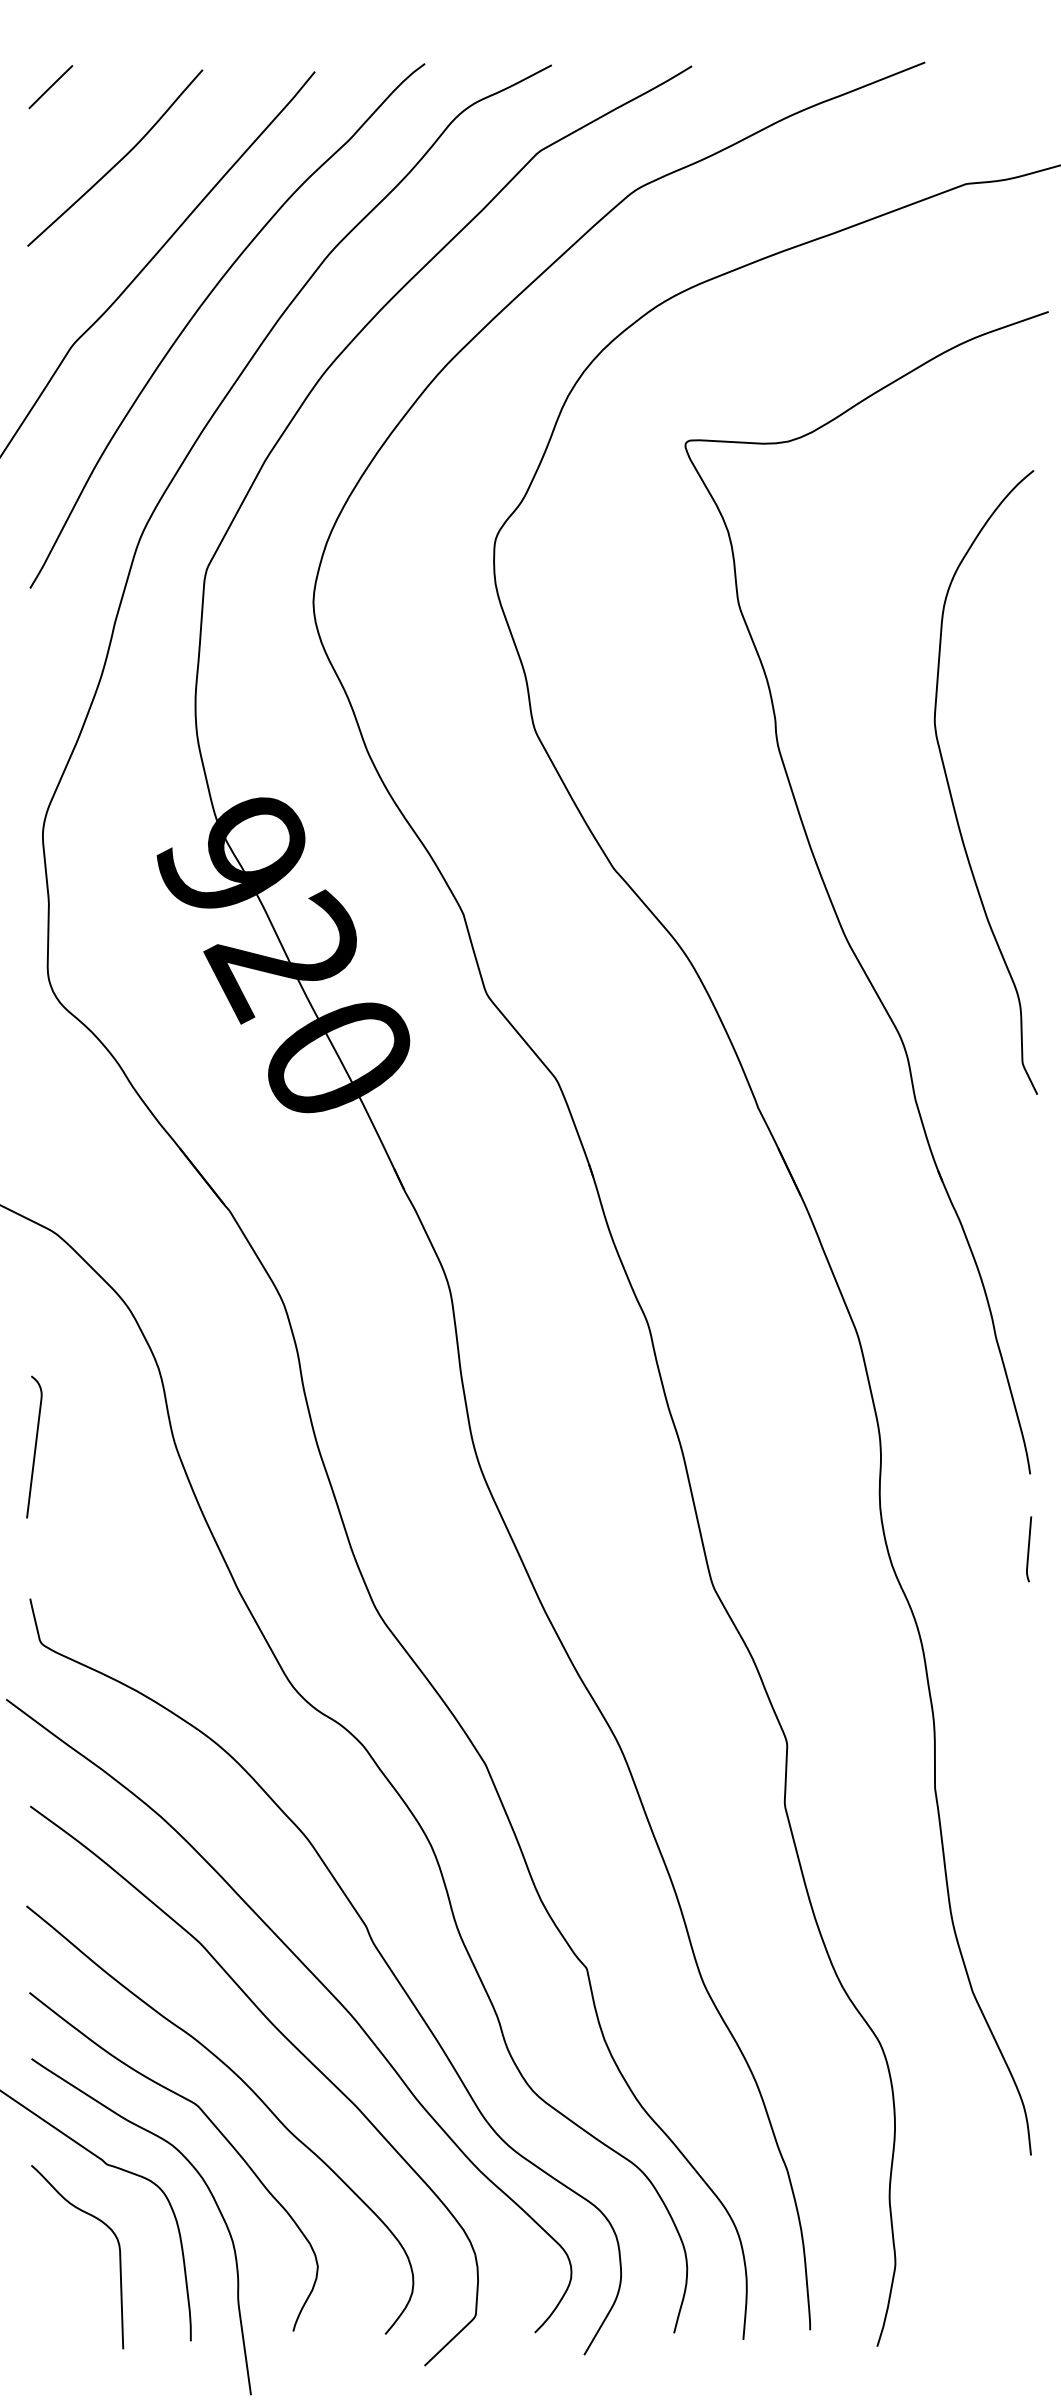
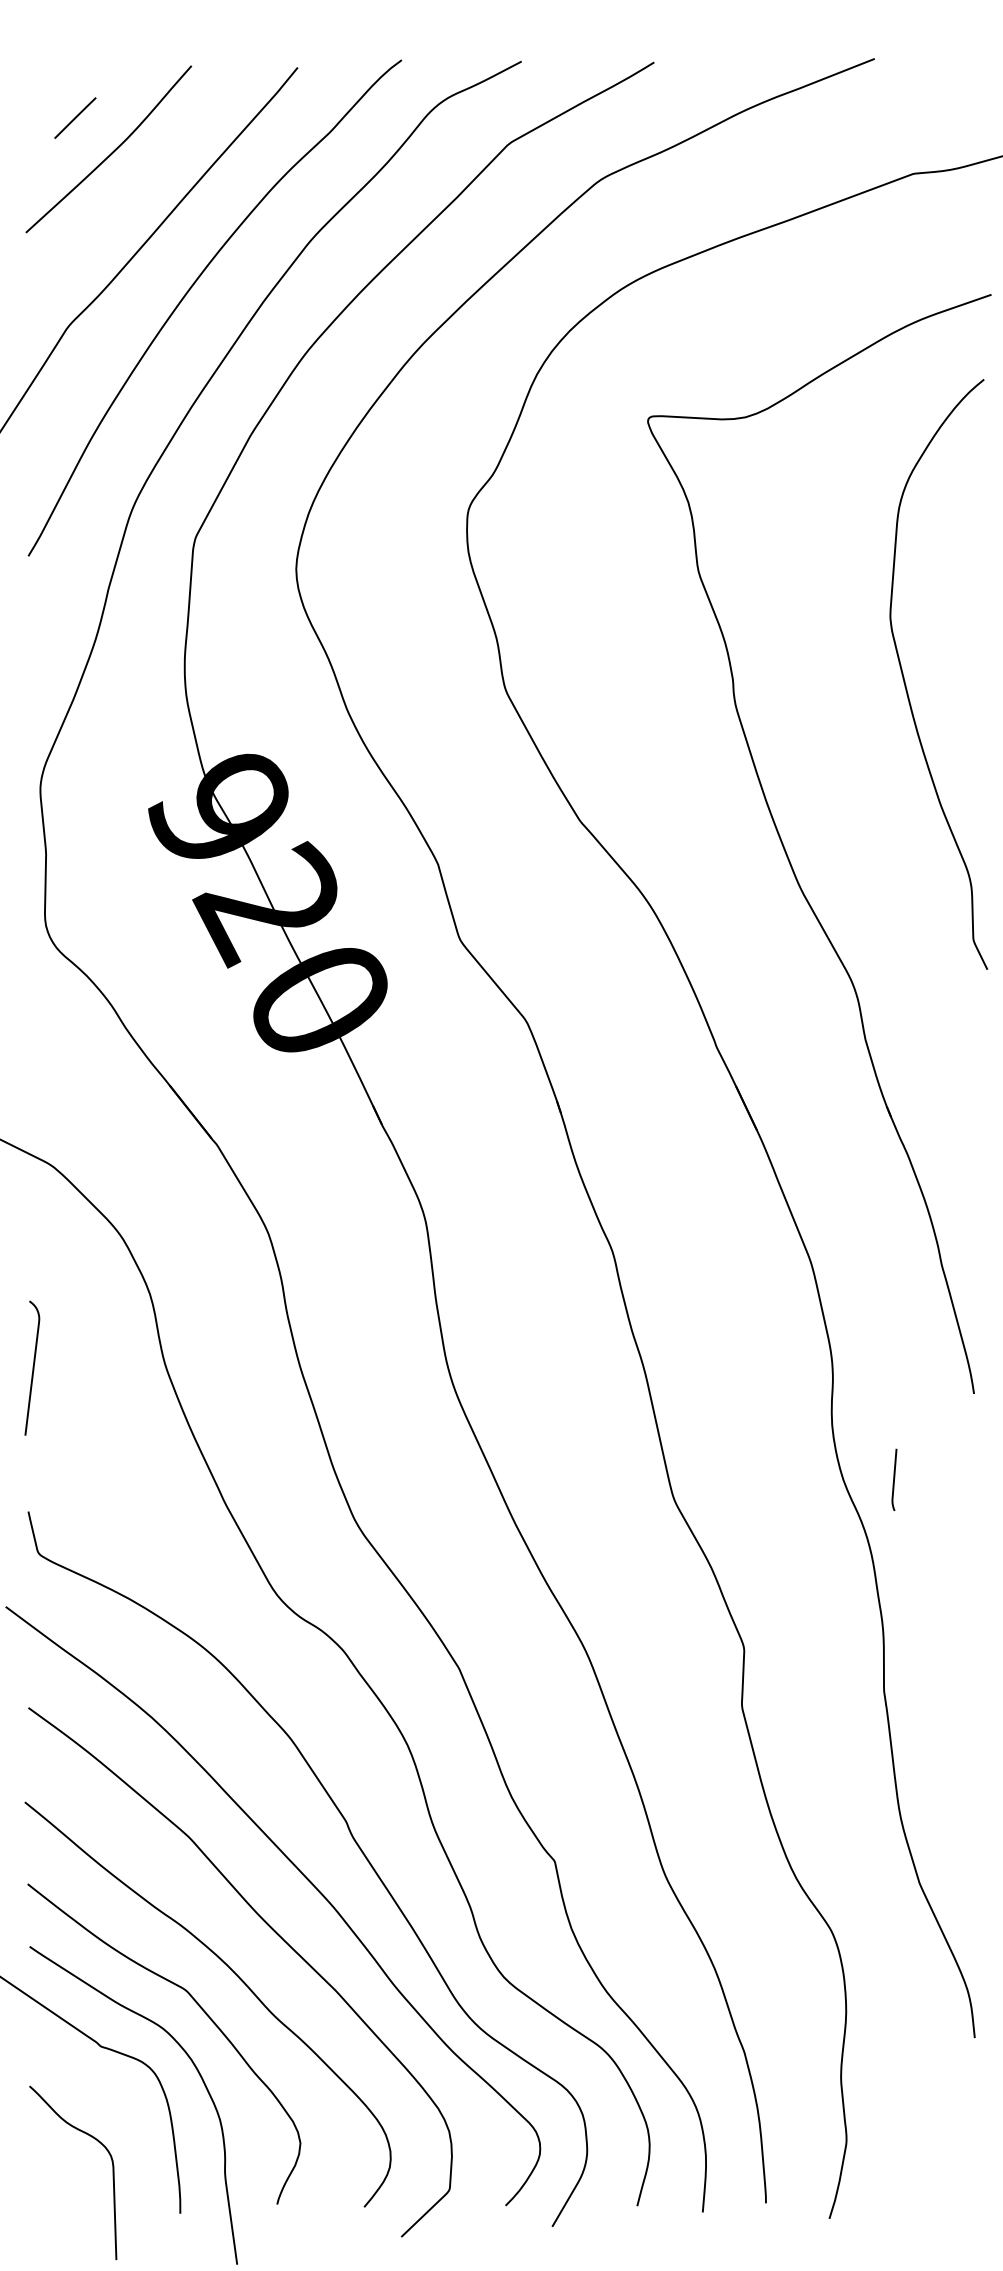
line: (50, 87) -> (75, 118), moved
curve: (951, 792) -> (906, 683), moved
curve: (1029, 1549) -> (894, 1480), moved
curve: (118, 2248) -> (111, 2164), moved

